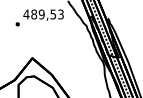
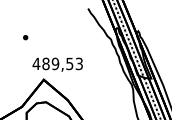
text: (43, 14) -> (57, 63), moved

